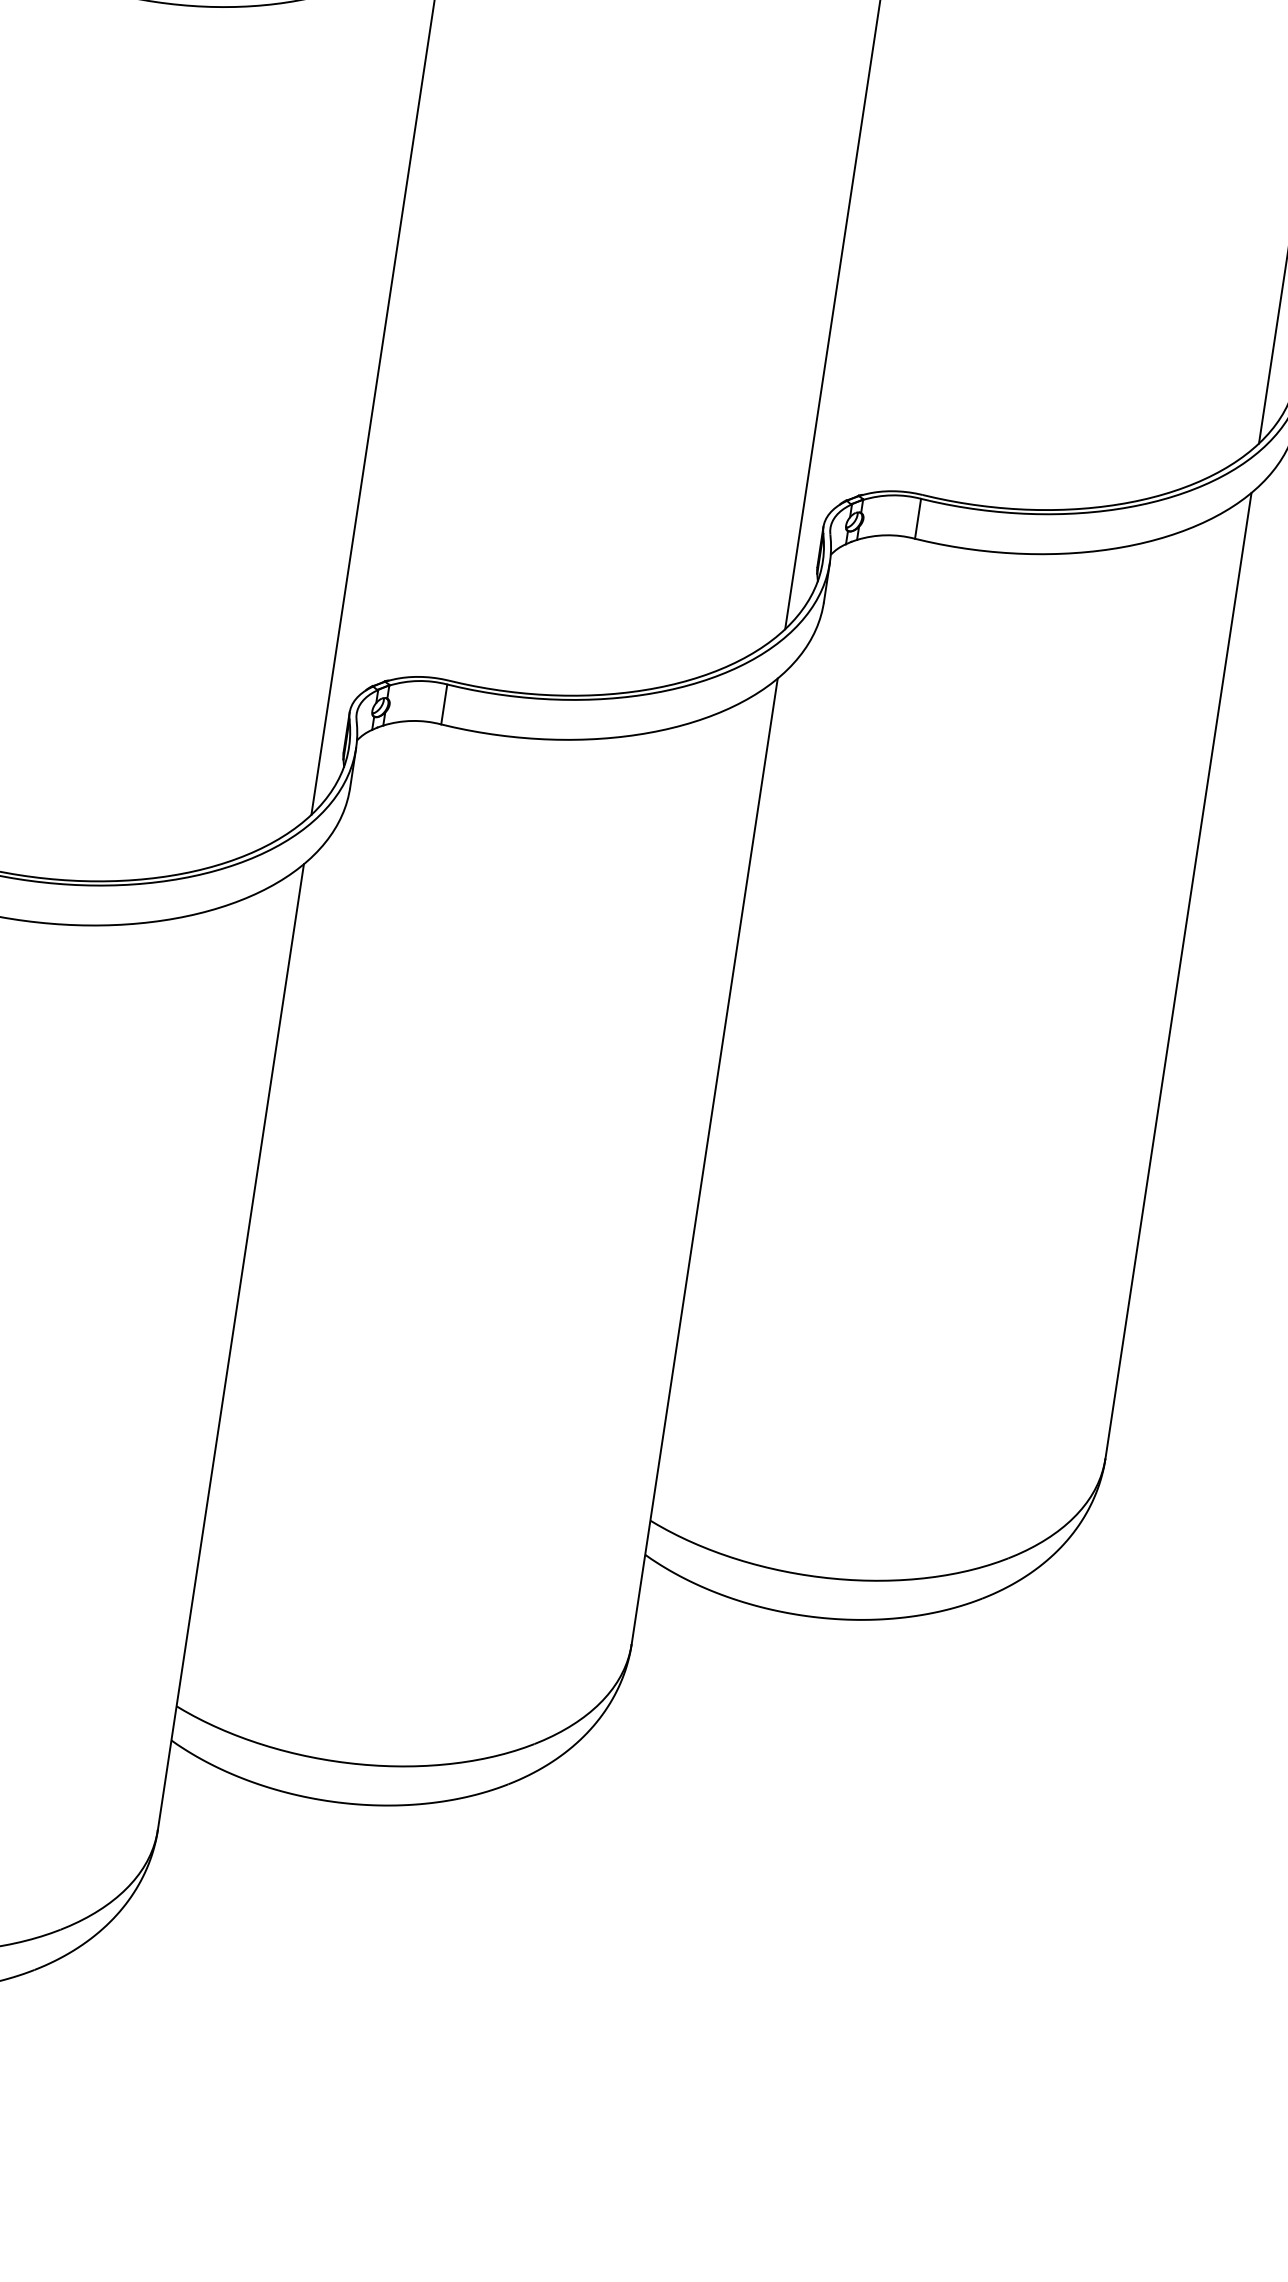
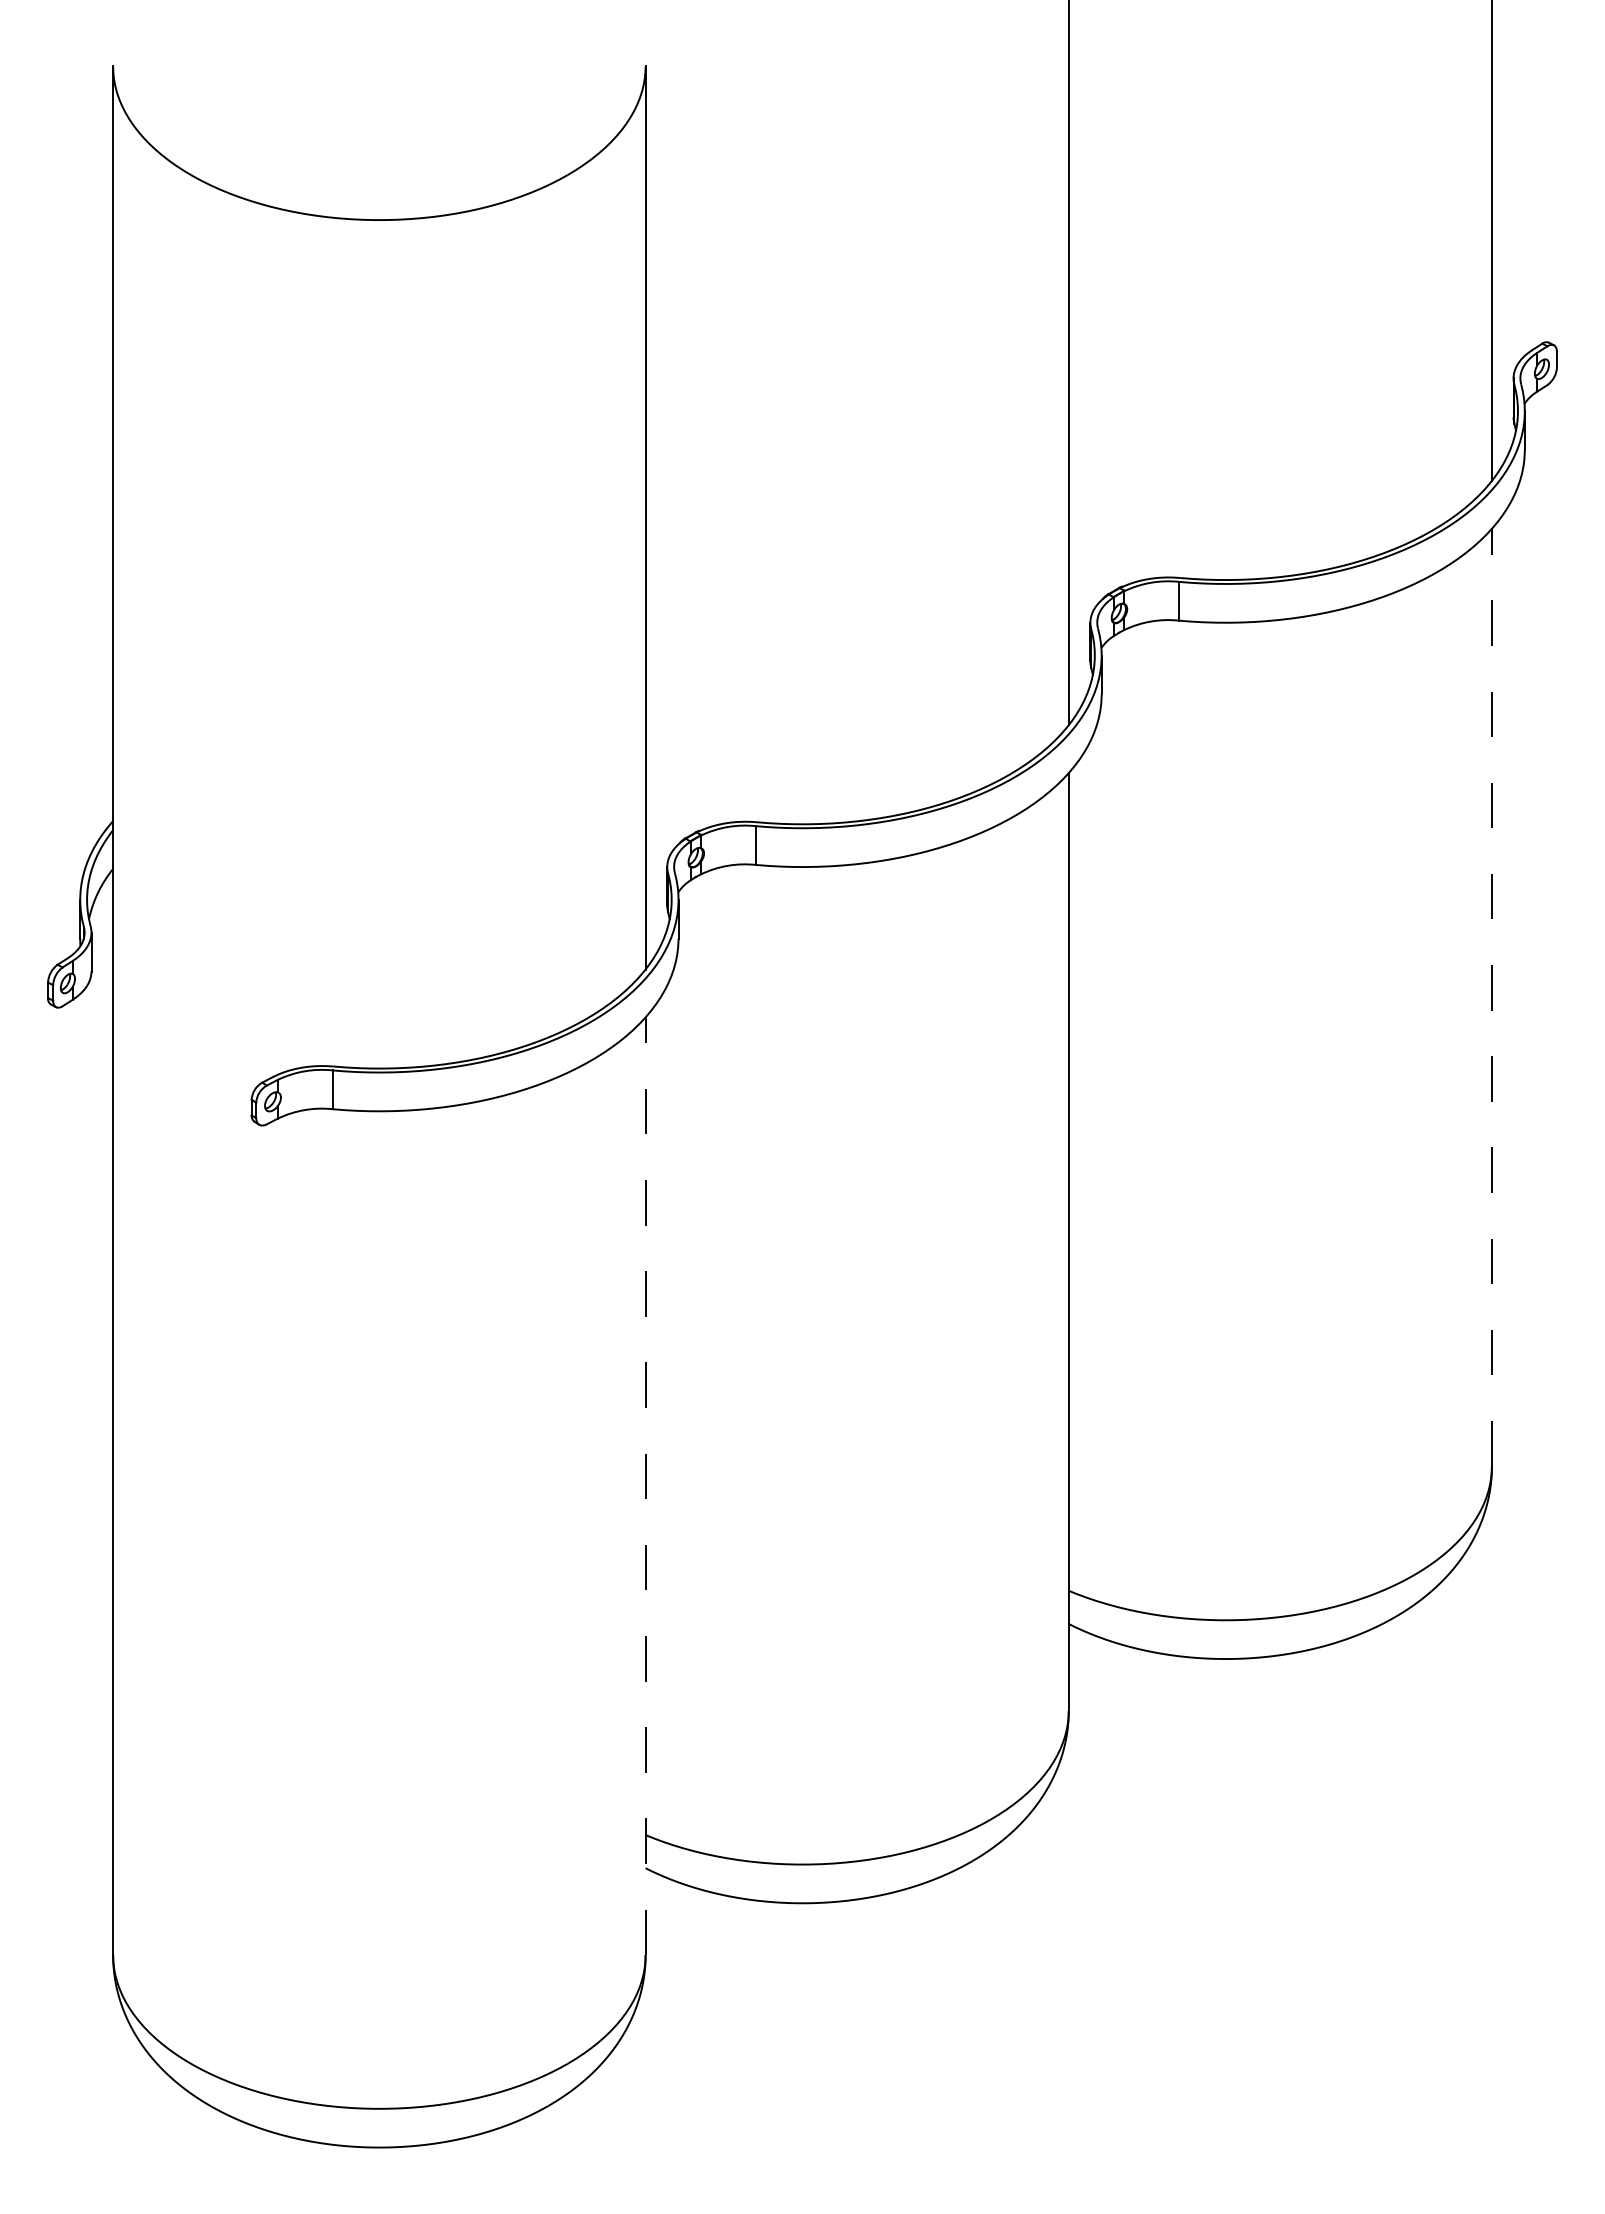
line: (1178, 975) -> (1491, 997), solid -> dashed
line: (230, 1347) -> (645, 1486), solid -> dashed

